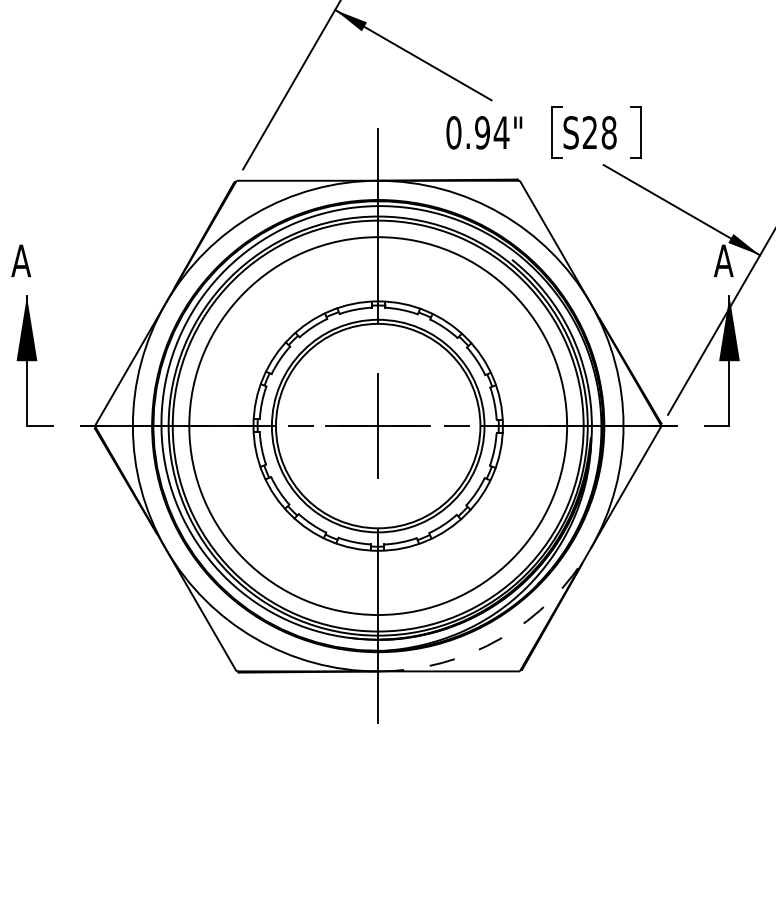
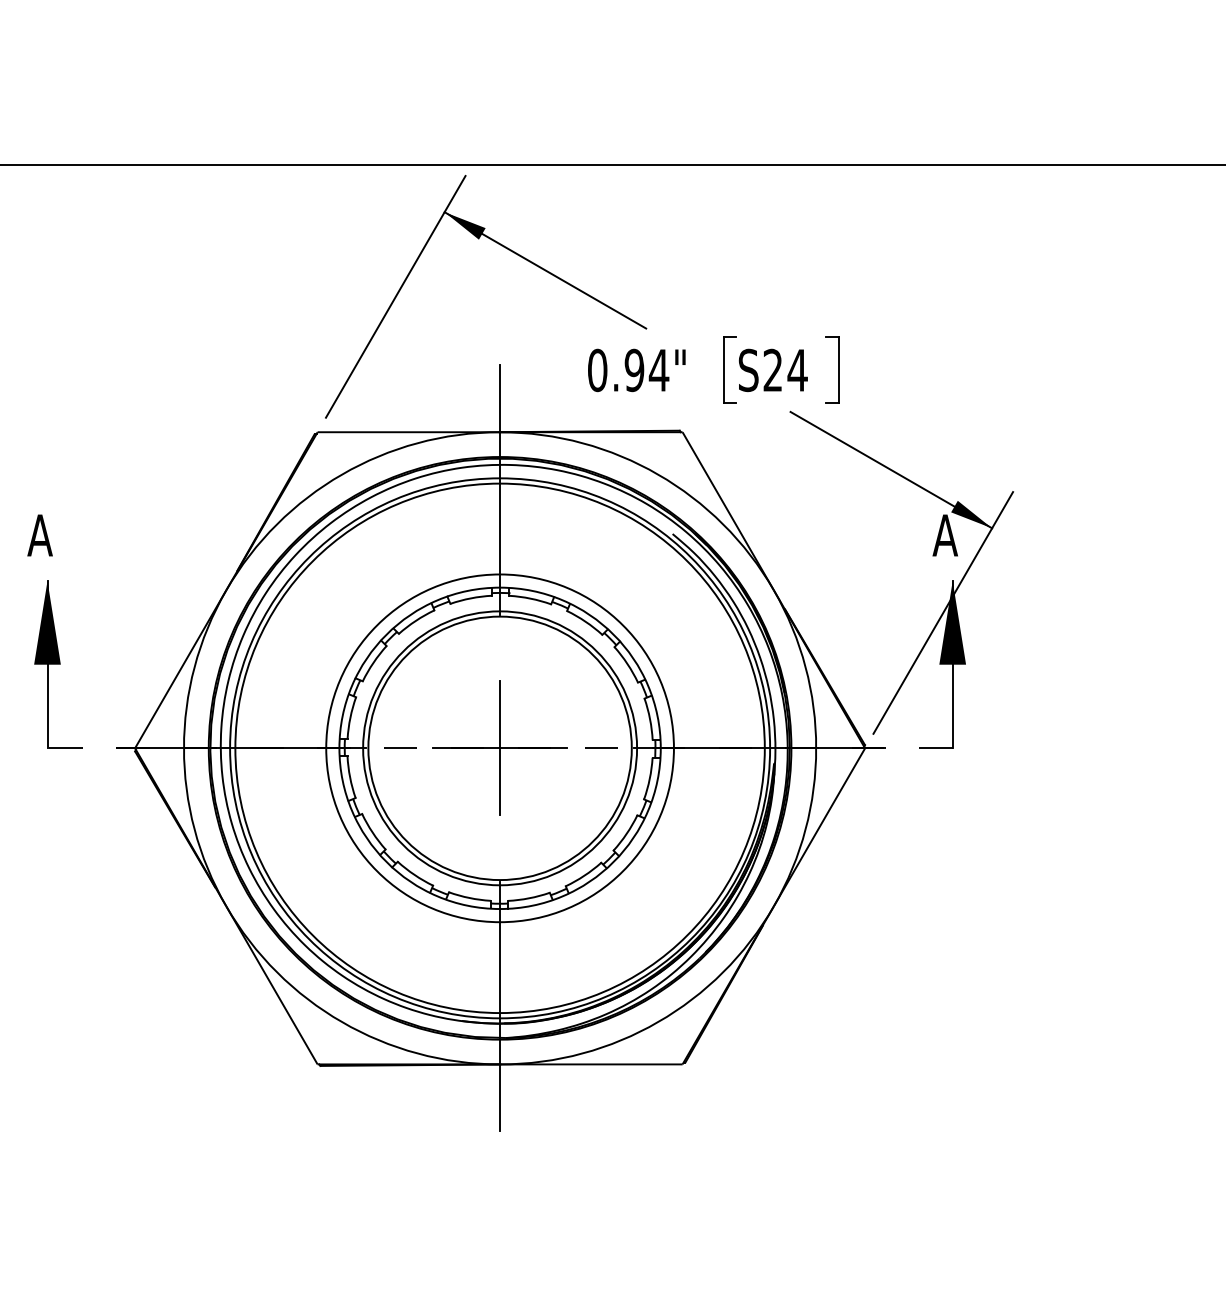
text: (609, 132) -> (797, 370), S28 -> S24
circle: (377, 426) -> (499, 748), size x0.71
arc: (501, 638) -> (658, 1022), dashed -> solid

